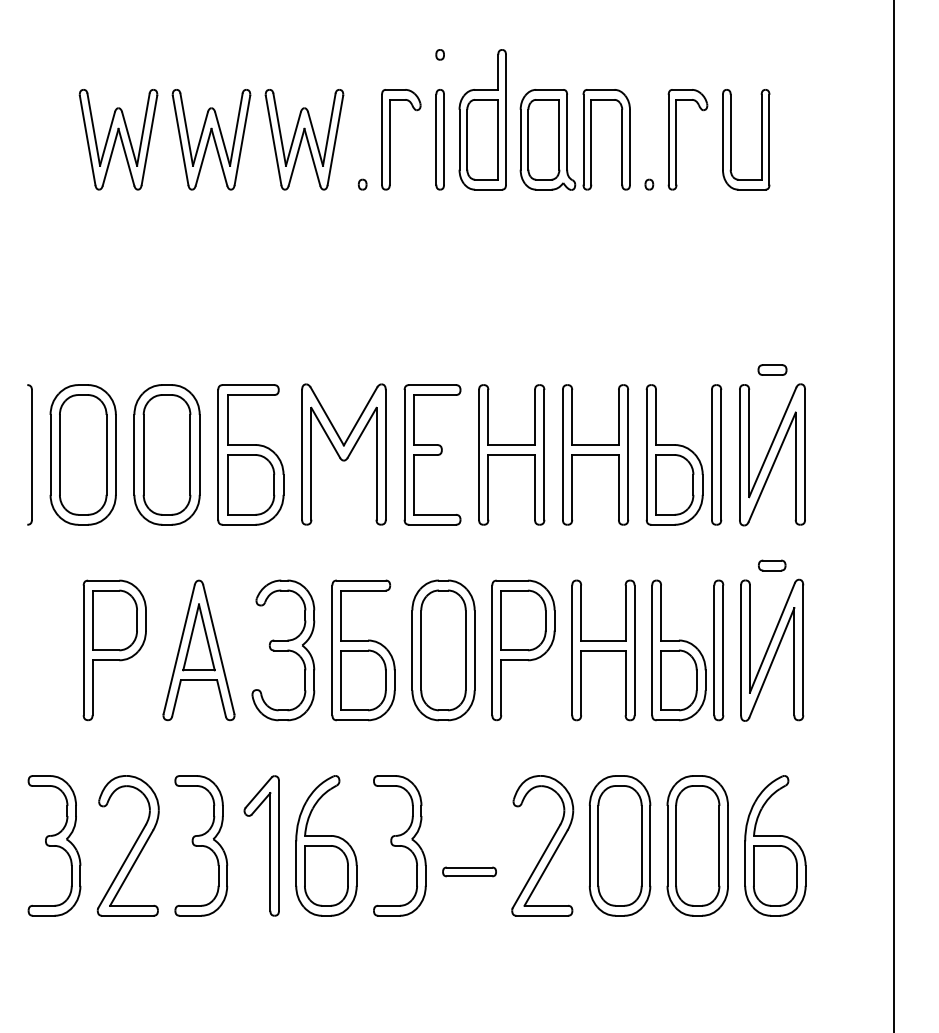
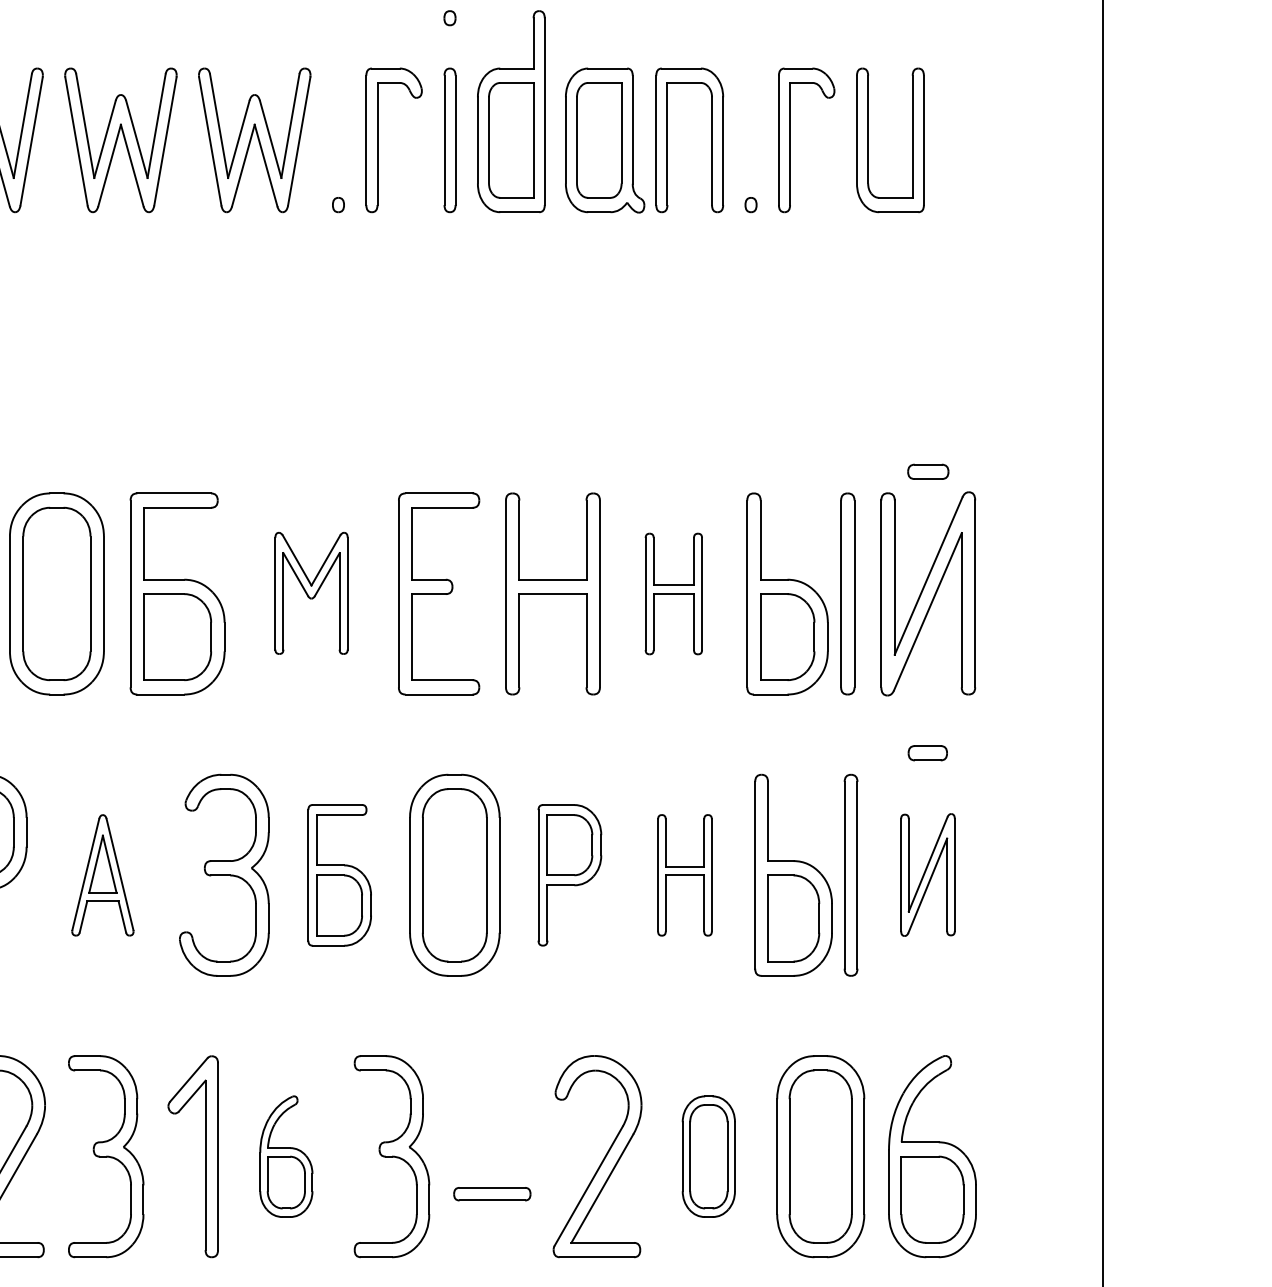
part: (343, 454) -> (310, 593), size x0.6
part: (595, 454) -> (673, 593), size x0.6
part: (772, 649) -> (928, 874), size x0.6
part: (198, 650) -> (102, 875), size x0.6
part: (363, 650) -> (339, 875), size x0.7
part: (523, 650) -> (569, 875), size x0.7
part: (603, 650) -> (685, 875), size x0.6
part: (326, 845) -> (286, 1156), size x0.6
part: (619, 845) -> (708, 1156), size x0.6

